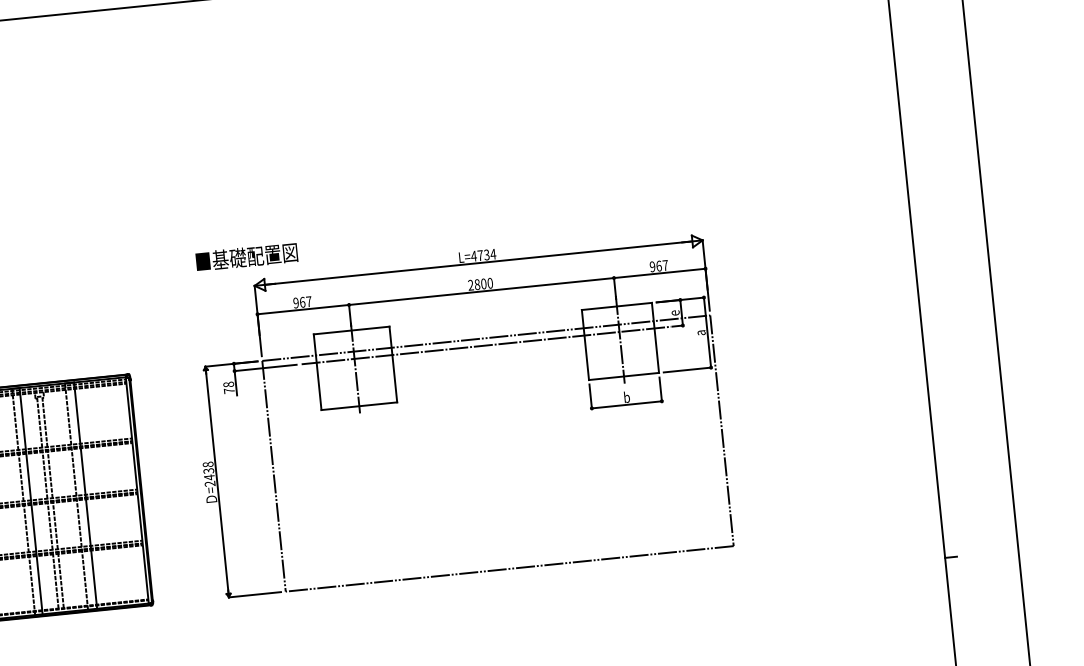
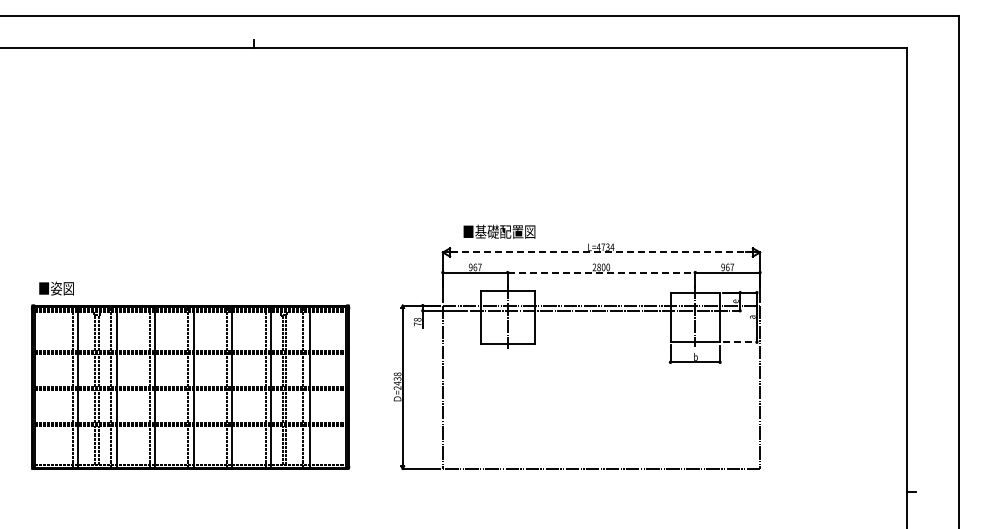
text: (246, 256) -> (499, 231), moved
line: (480, 263) -> (602, 252), solid -> dashed
line: (481, 291) -> (601, 272), solid -> dashed
line: (687, 370) -> (740, 342), solid -> dashed

